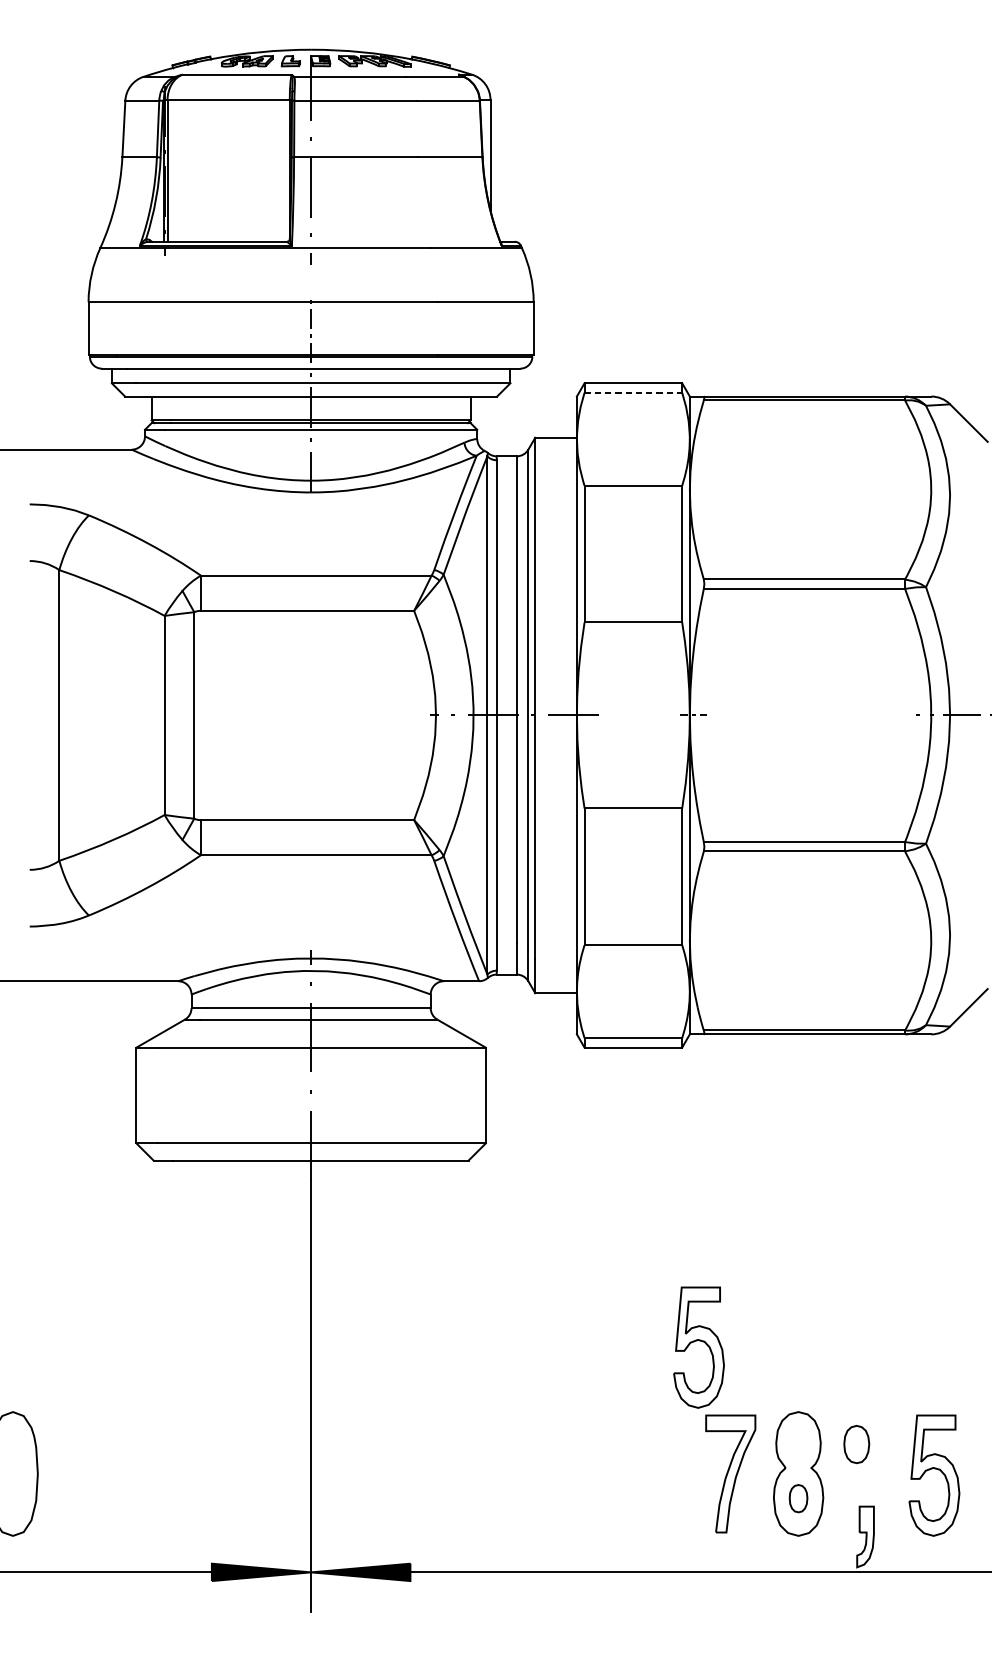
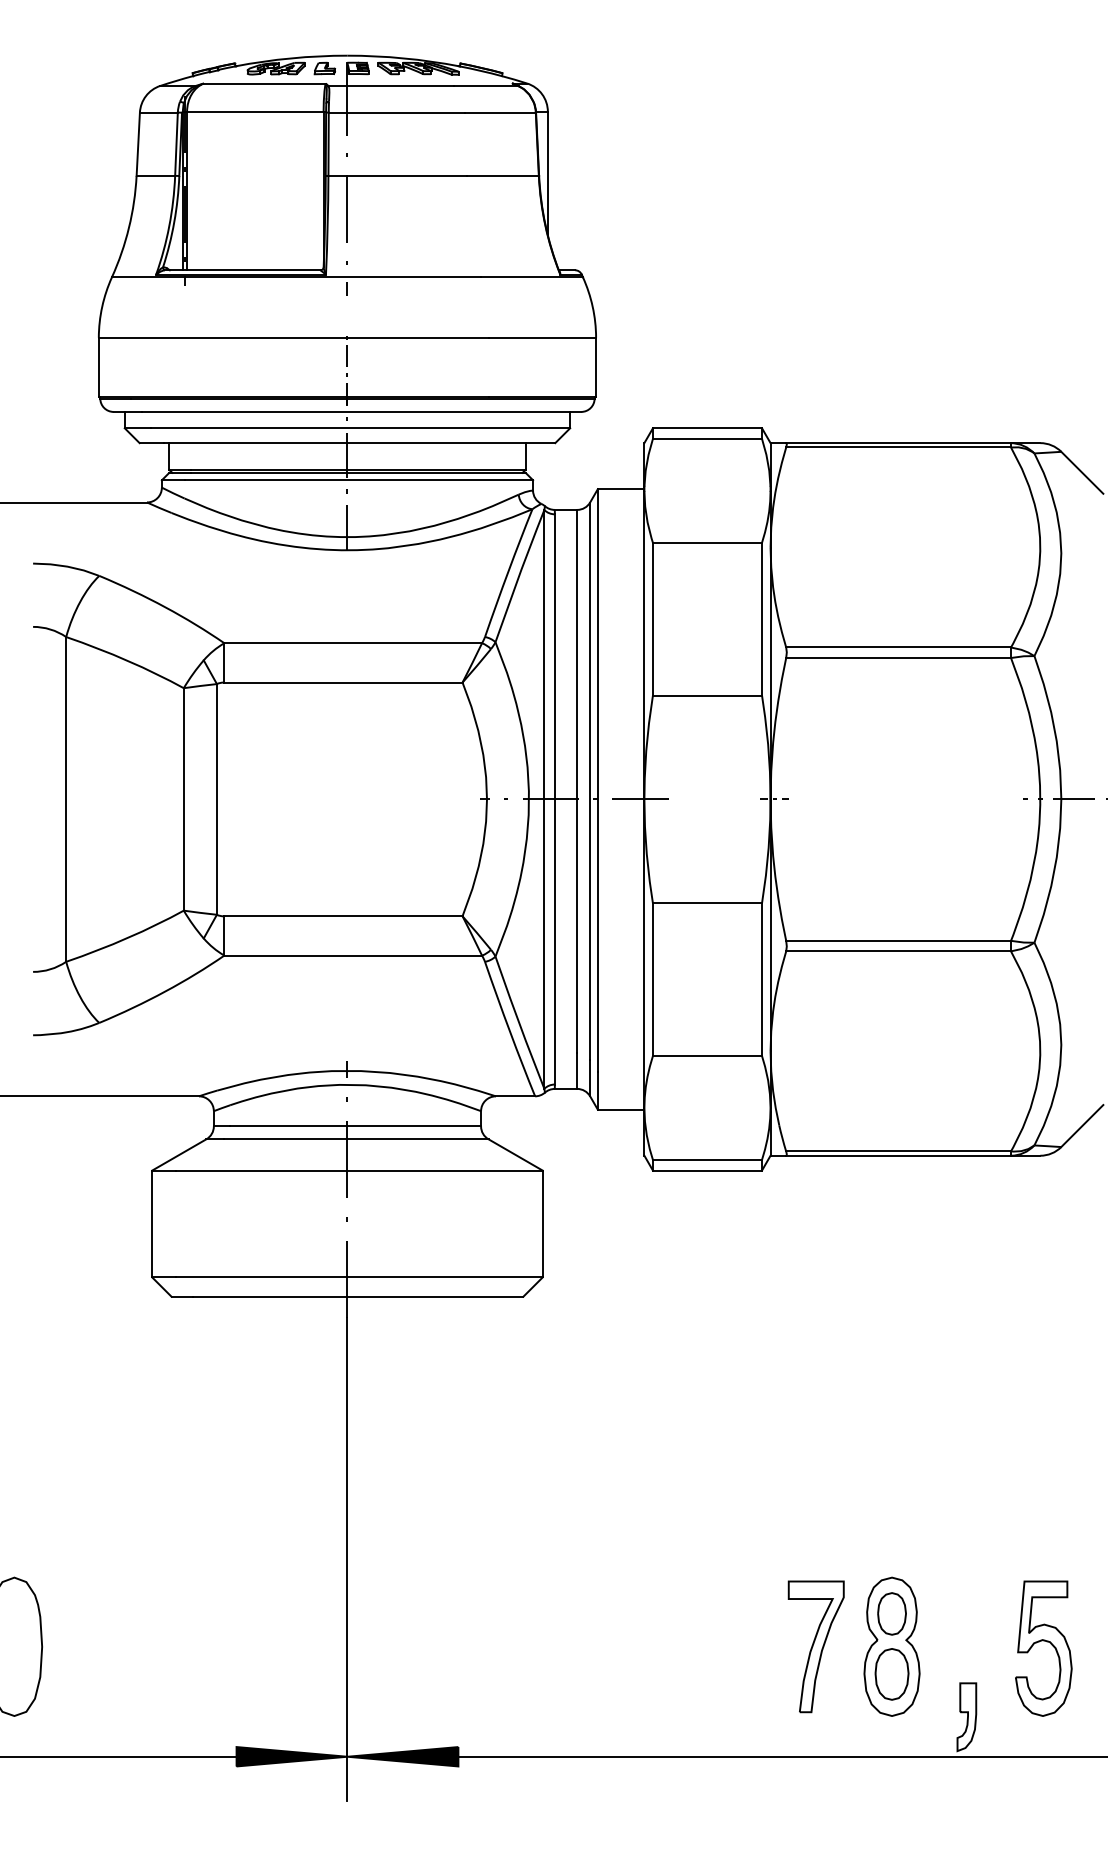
line: (633, 392) -> (707, 438), dashed -> solid
part: (701, 1342) -> (783, 1499), removed
part: (856, 1444) -> (891, 1613), moved
part: (798, 1498) -> (891, 1674), size x1.67

